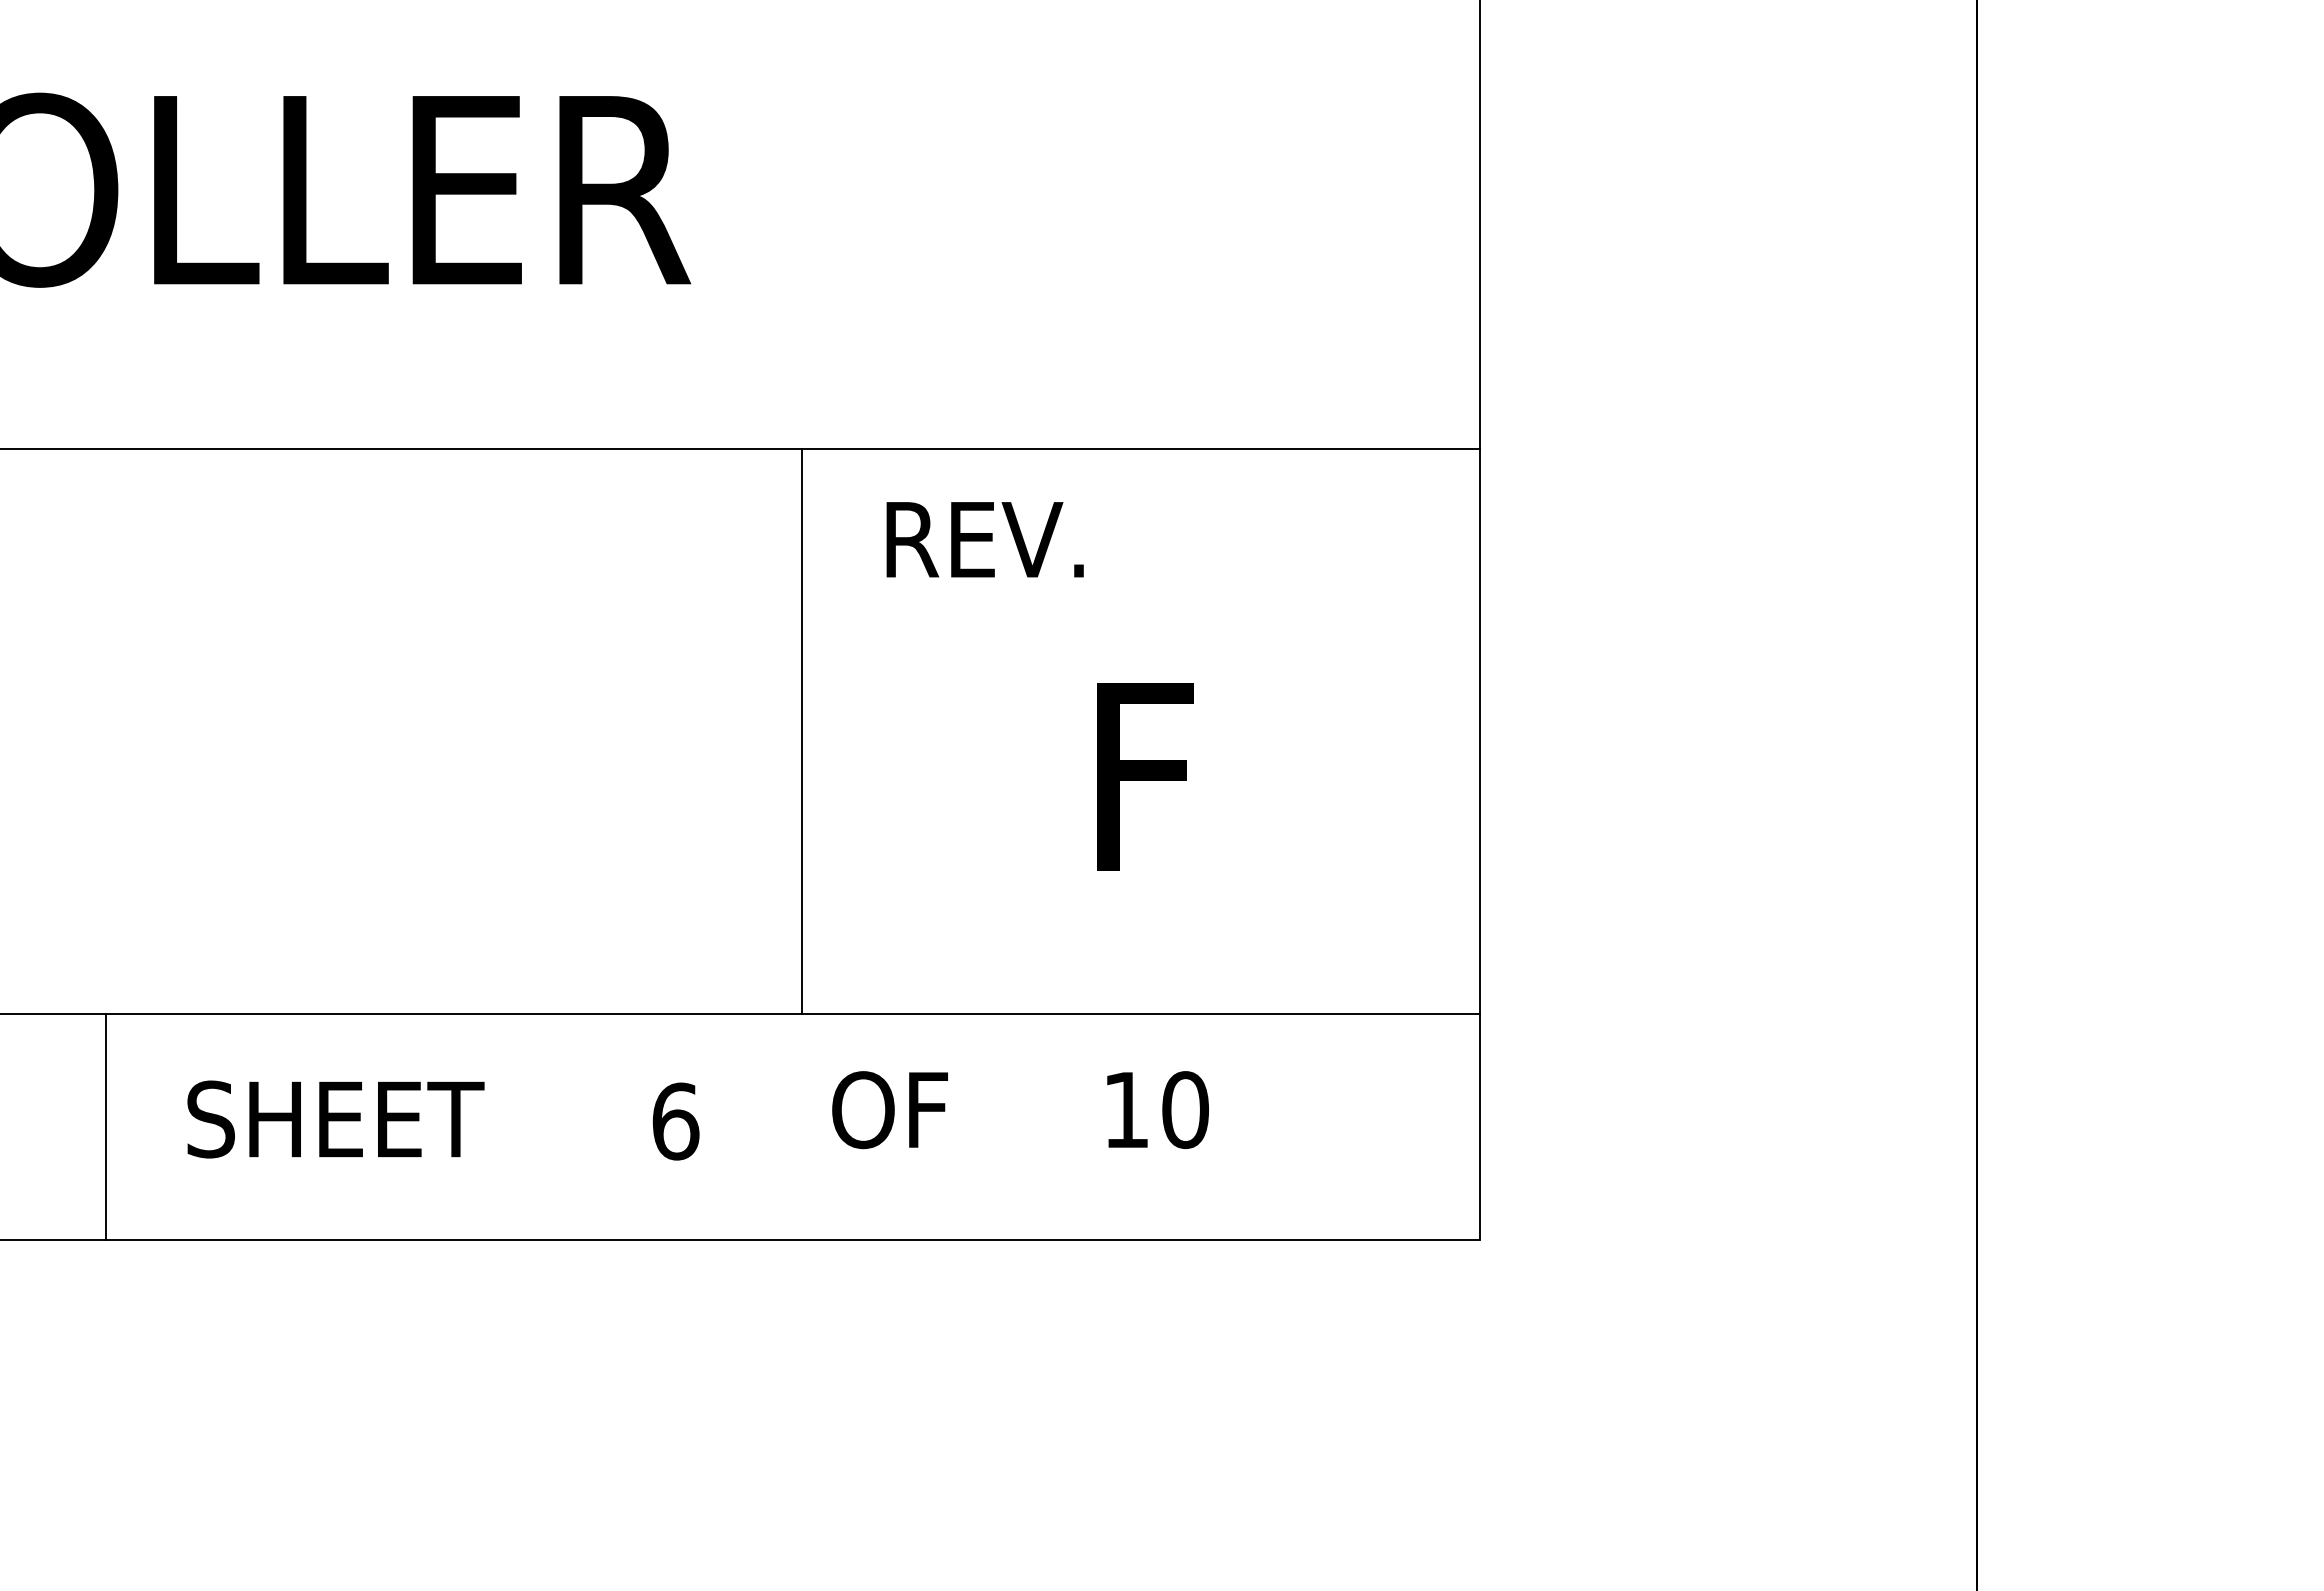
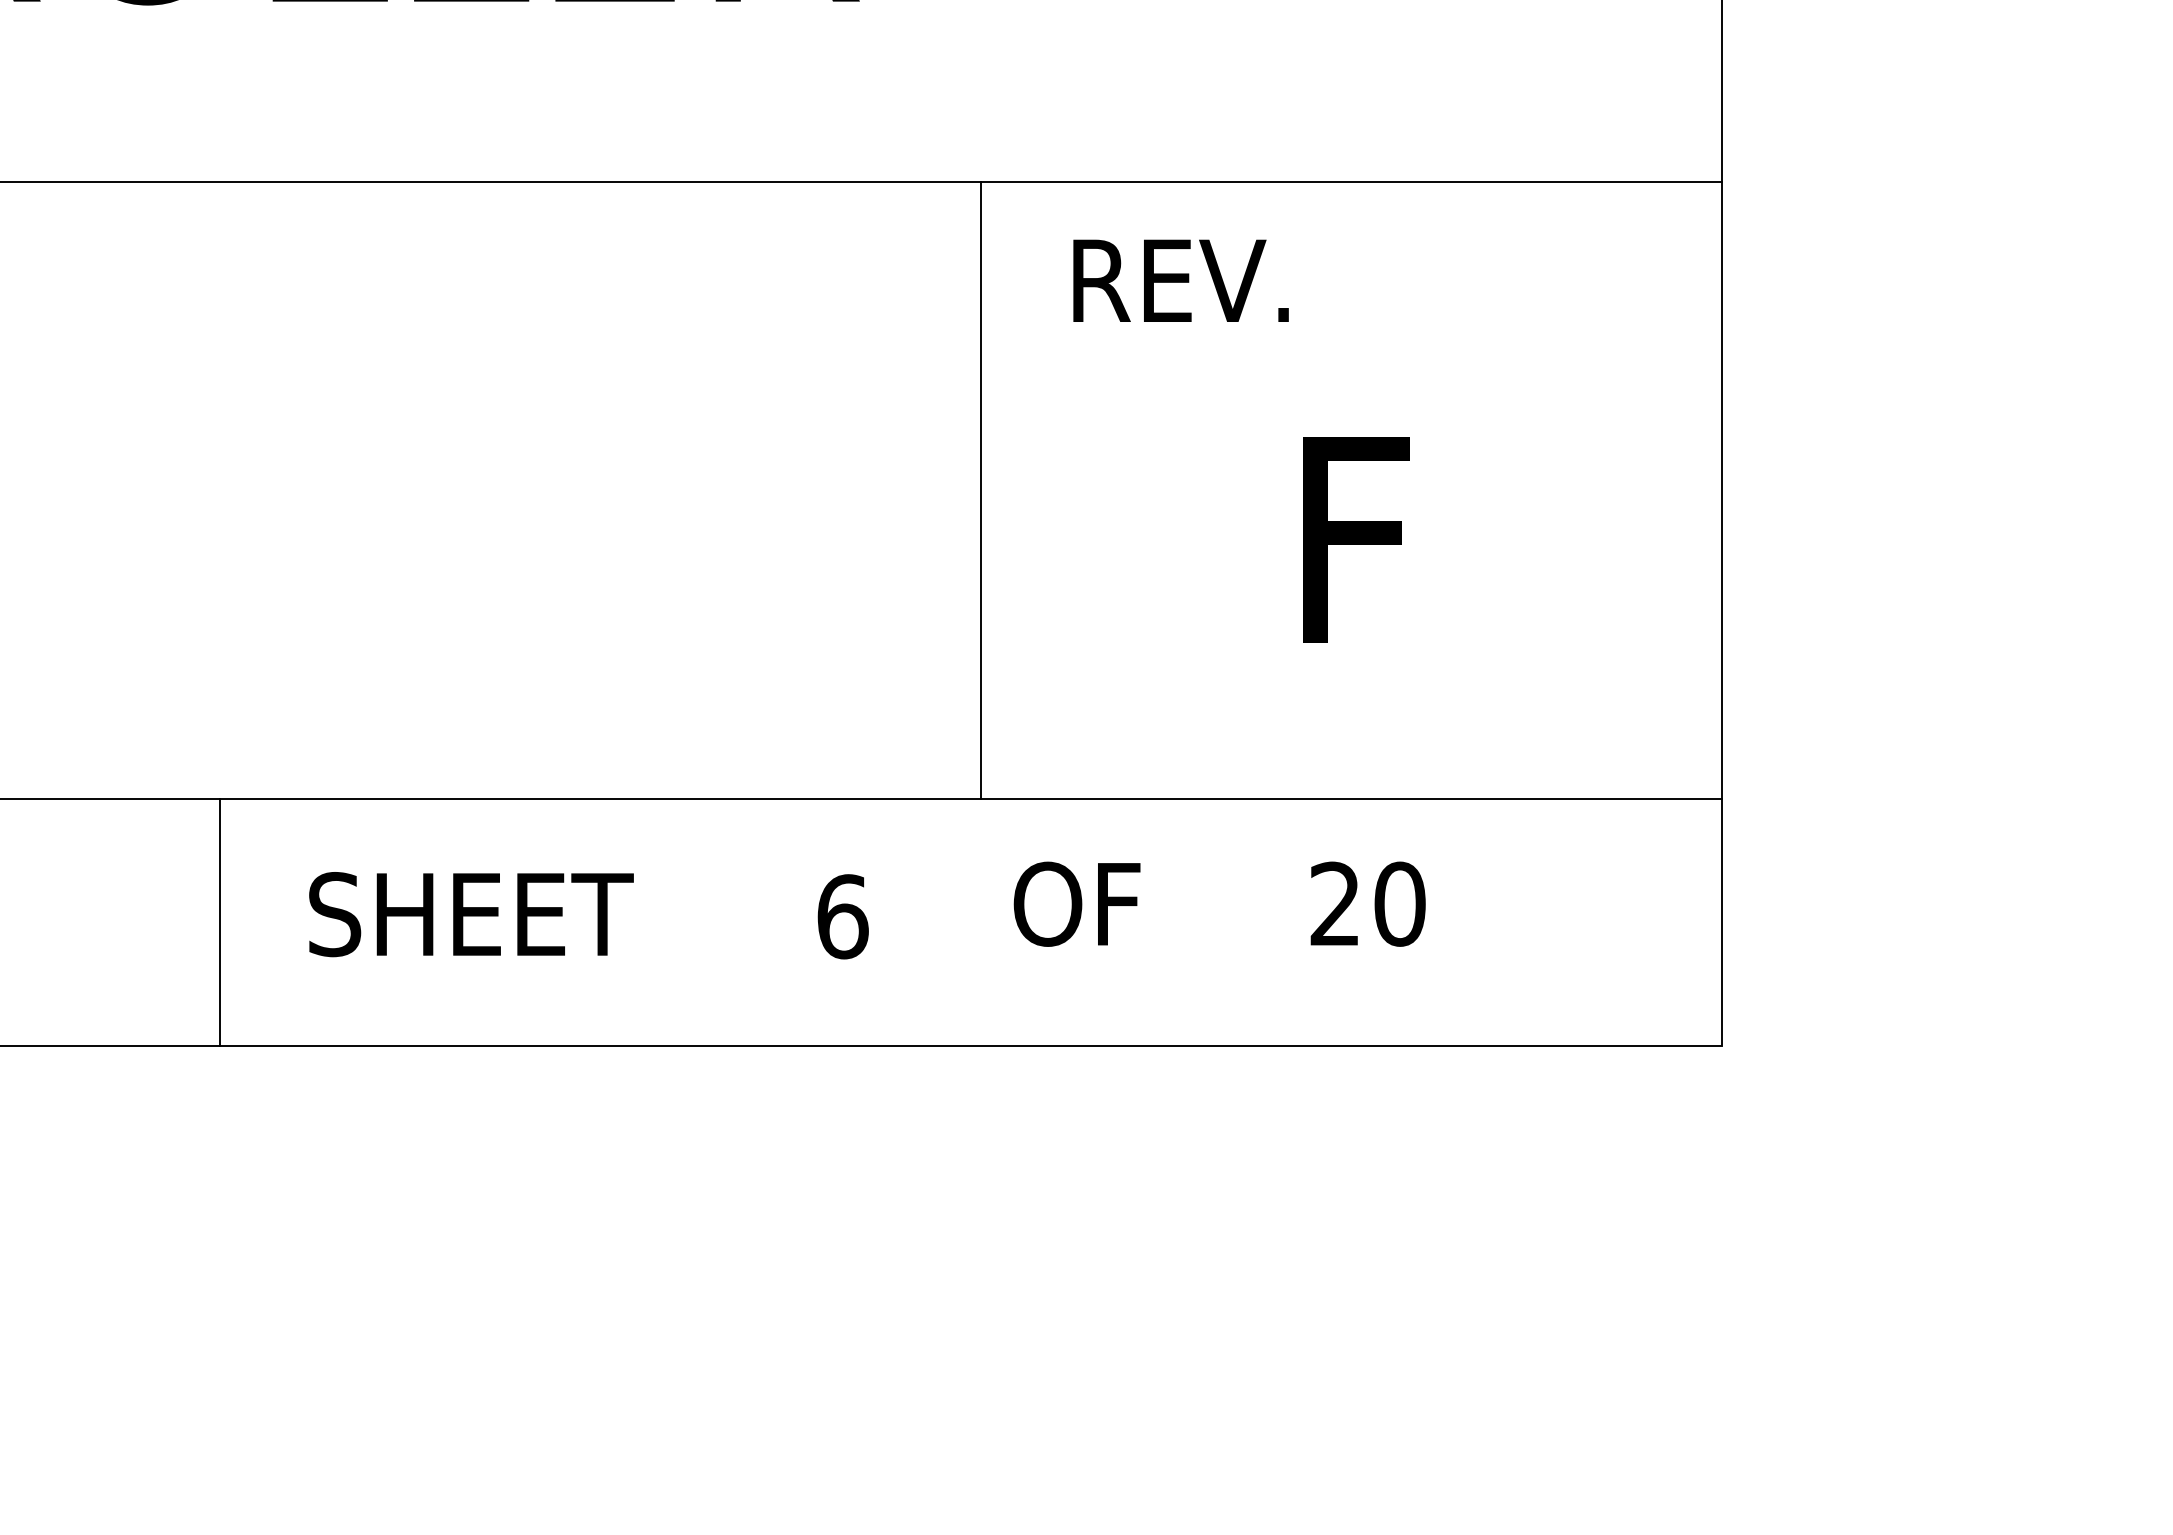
text: (1125, 1109) -> (1334, 903), 10 -> 20

